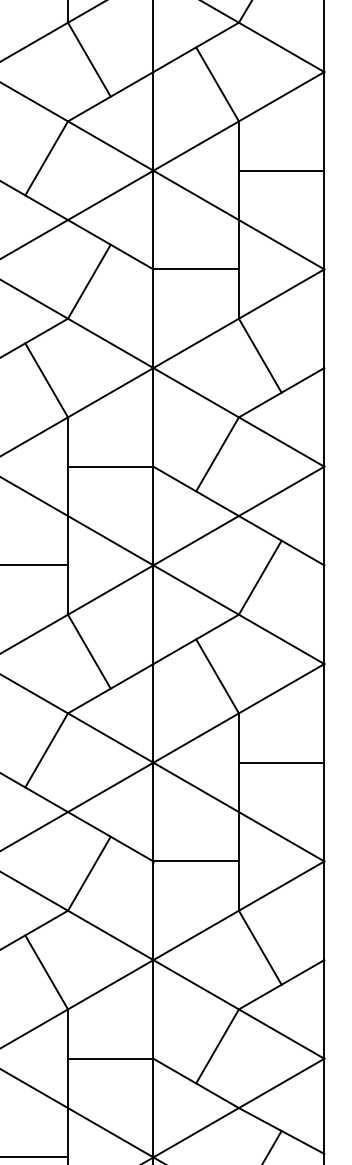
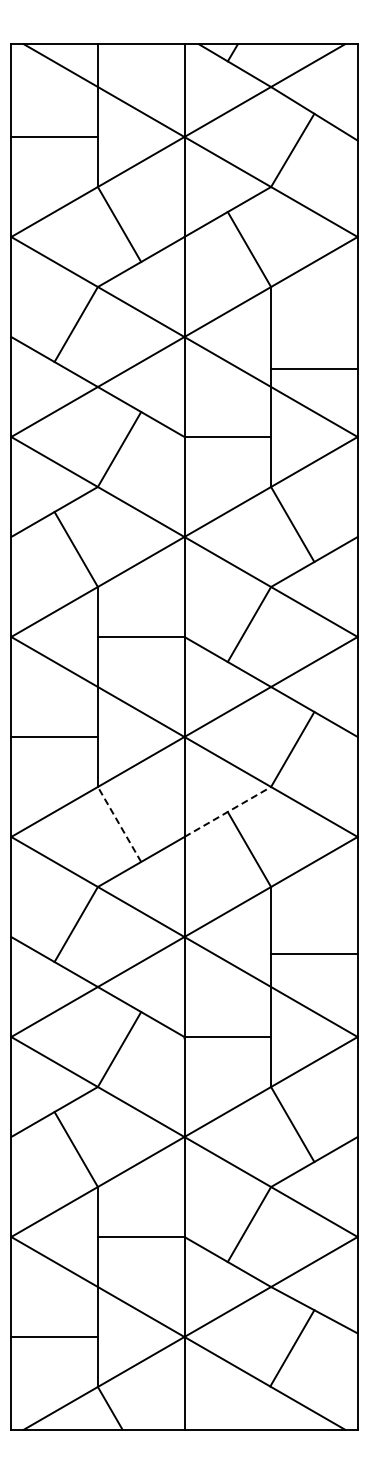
line: (281, 171) -> (314, 369), moved
line: (195, 638) -> (227, 811), solid -> dashed
line: (89, 651) -> (119, 824), solid -> dashed
line: (281, 763) -> (314, 954), moved

